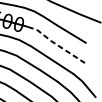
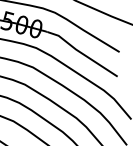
line: (55, 44) -> (81, 53), dashed -> solid

